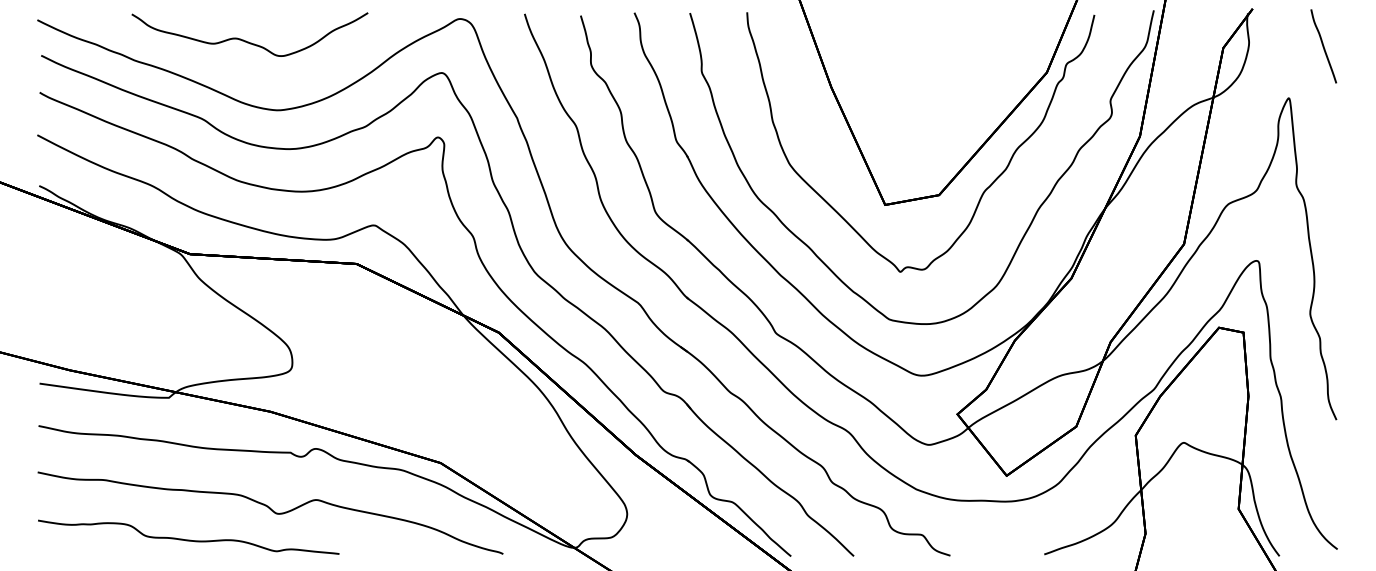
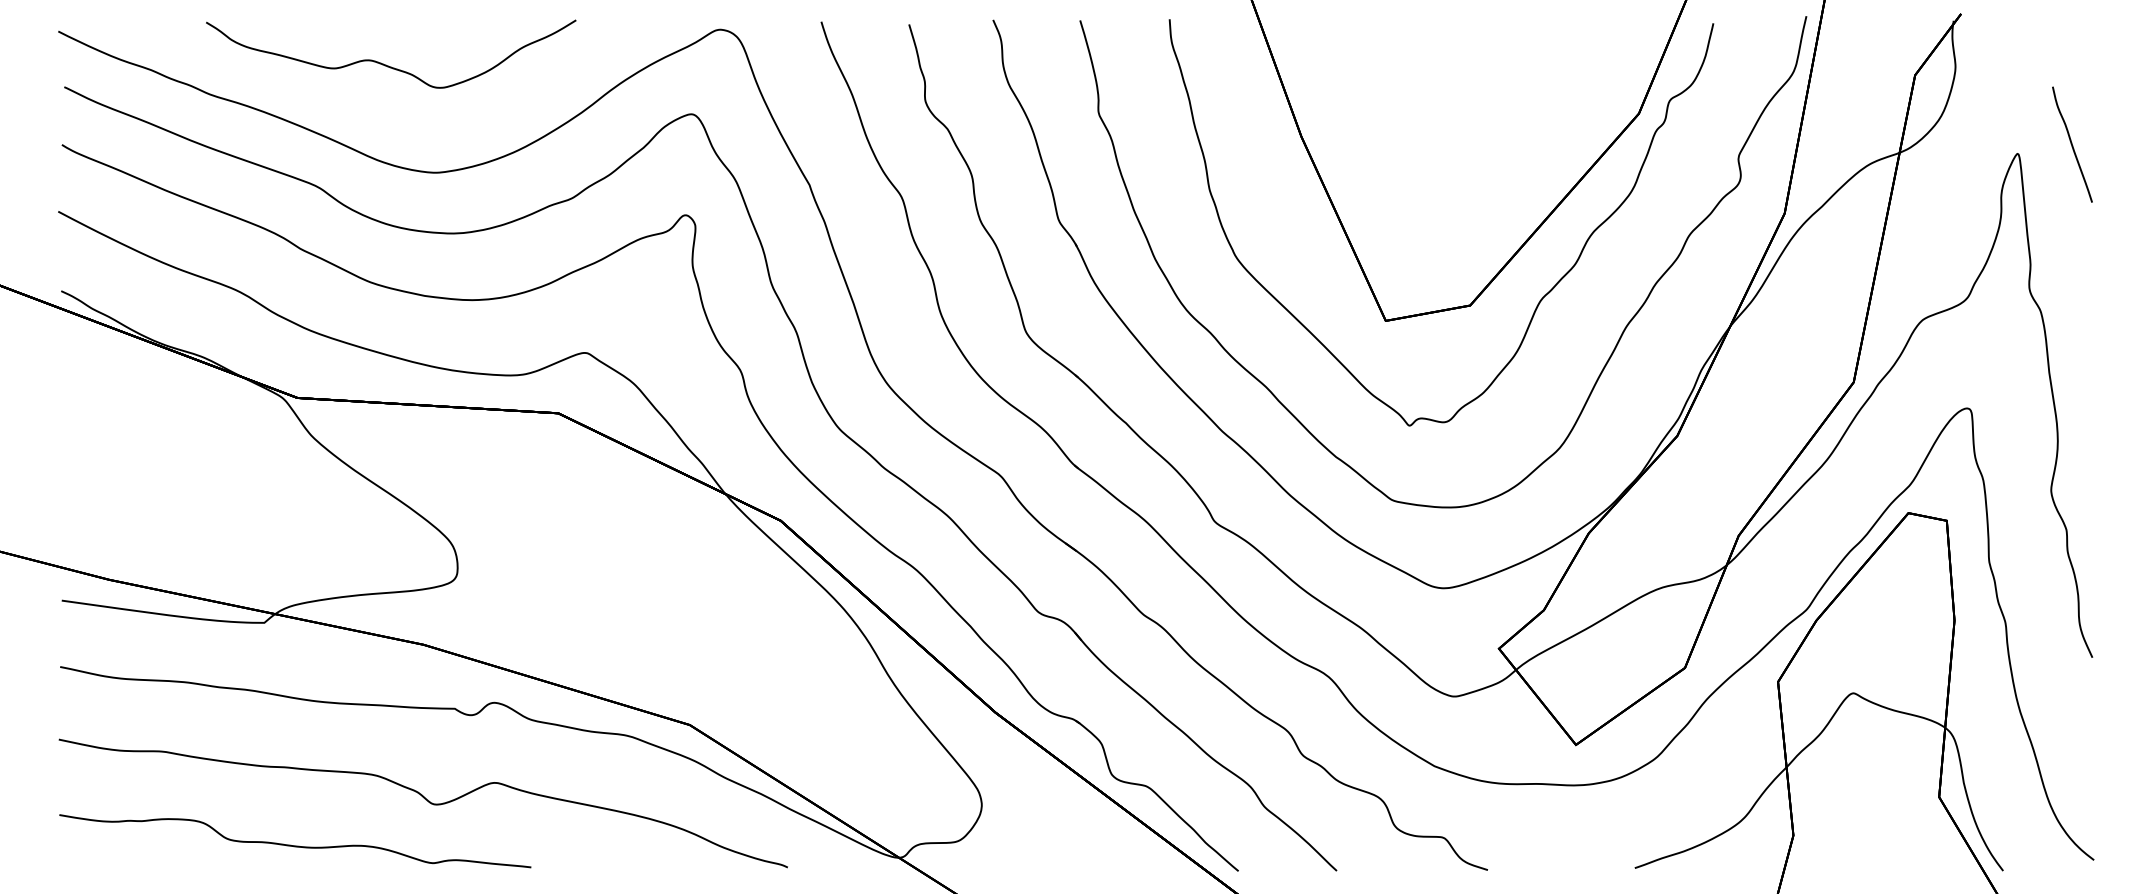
line: (1323, 46) -> (2072, 144), moved

